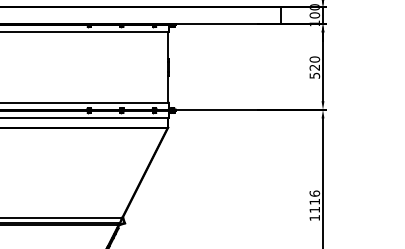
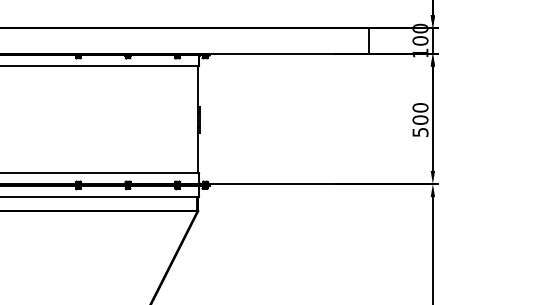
text: (314, 67) -> (419, 119), 520 -> 500

